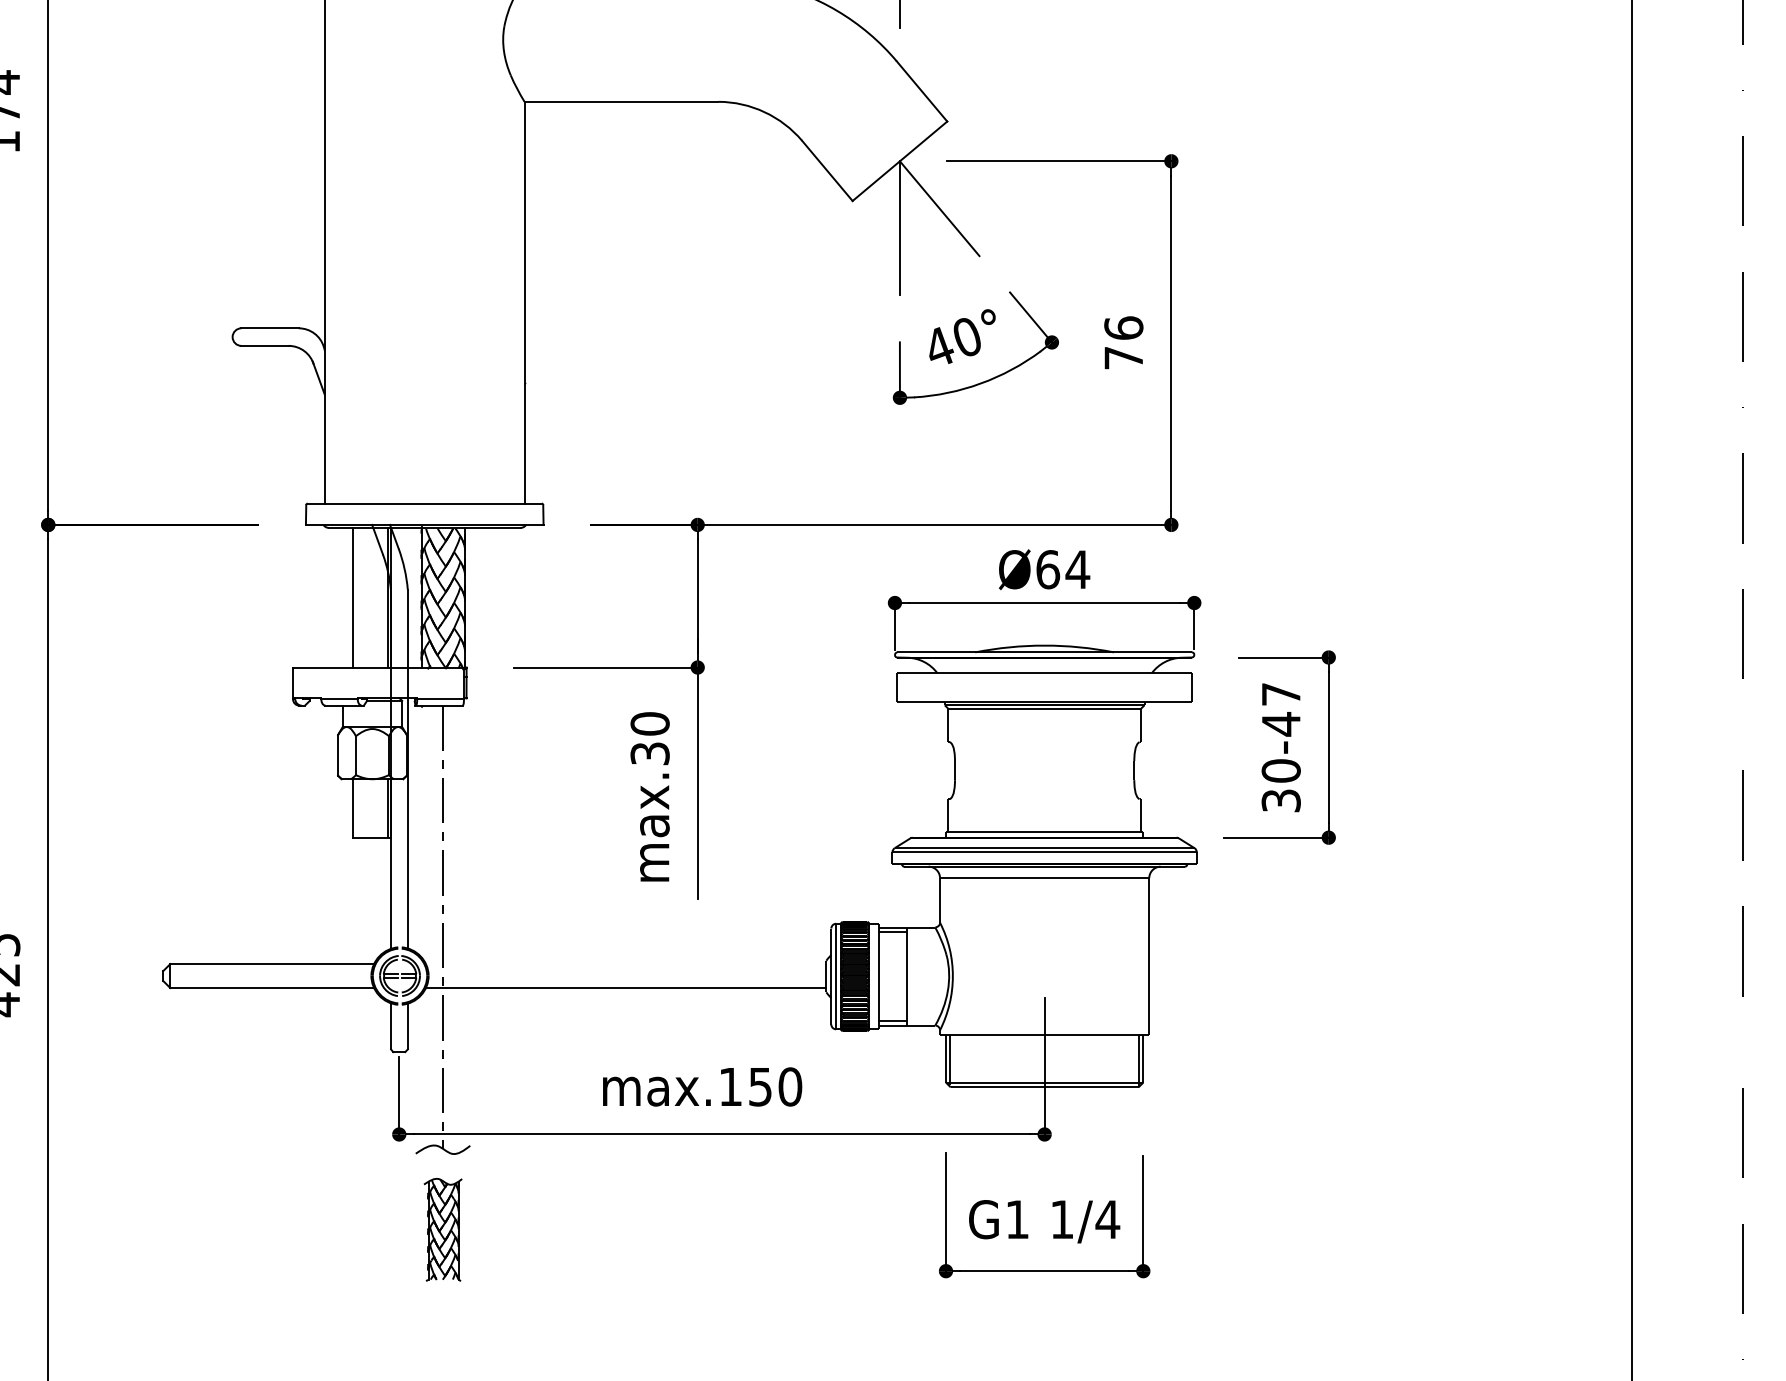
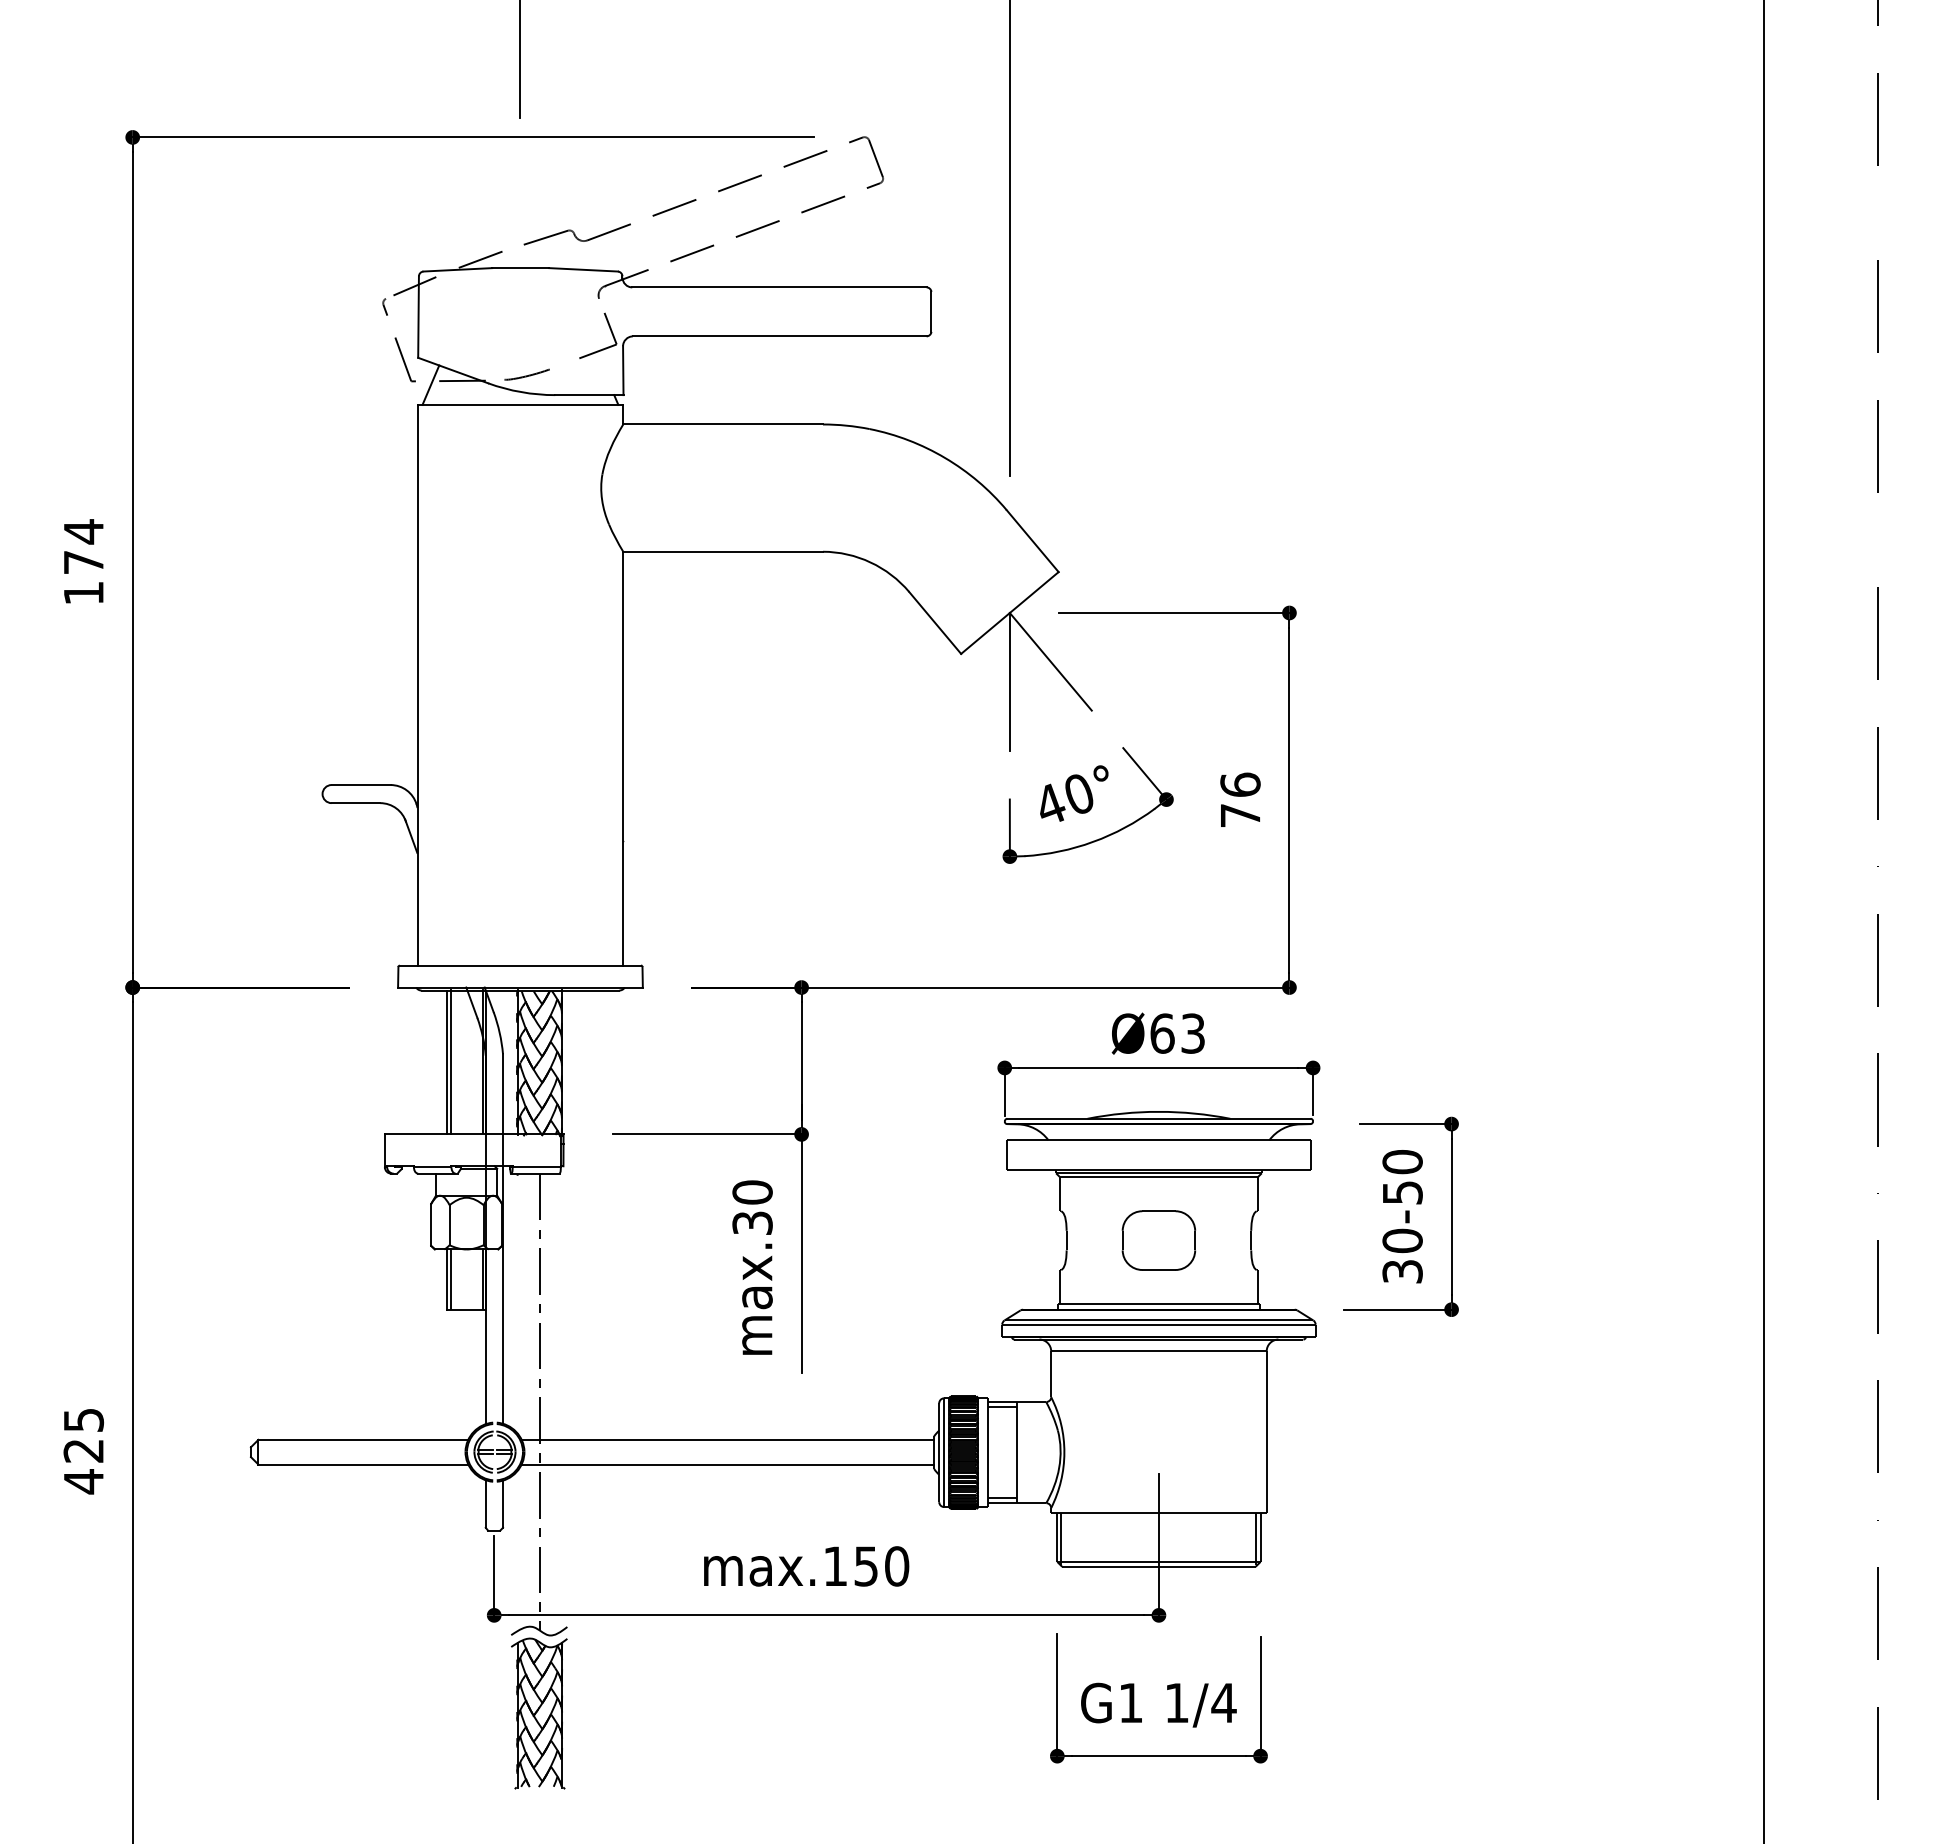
text: (1077, 569) -> (1192, 1033), Ø64 -> Ø63
line: (356, 596) -> (450, 1061), added
text: (1281, 709) -> (1402, 1177), 30-47 -> 30-50
part: (1044, 770) -> (1158, 1240), added
line: (356, 807) -> (450, 1278), added
line: (625, 963) -> (727, 1439), added
part: (443, 1229) -> (539, 1713), size x1.43

